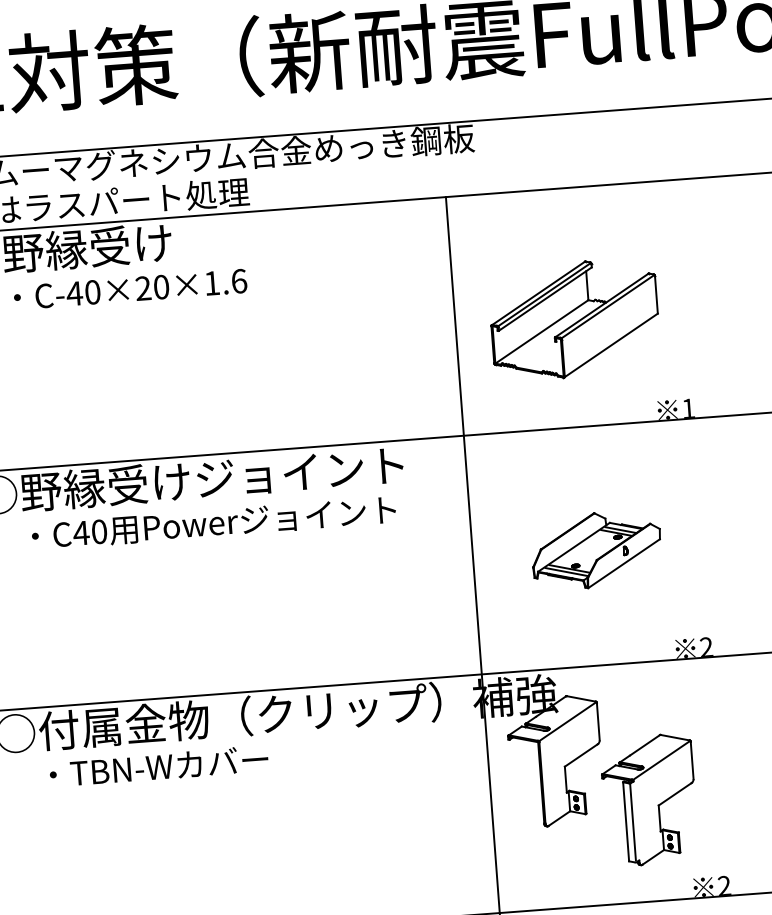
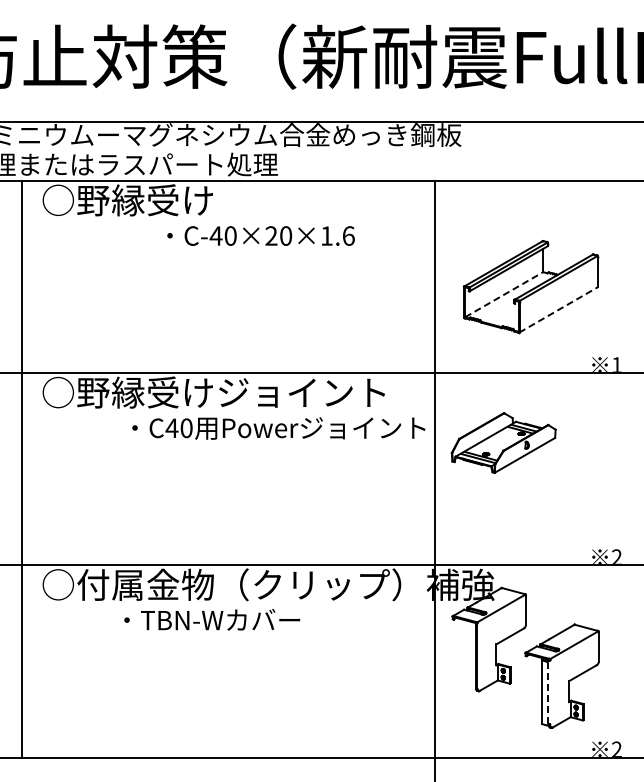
text: (129, 288) -> (260, 235), moved
line: (542, 331) -> (504, 294), solid -> dashed
line: (612, 345) -> (559, 309), solid -> dashed
text: (213, 523) -> (278, 428), moved
part: (596, 549) -> (503, 442), moved
text: (159, 766) -> (212, 619), moved
line: (632, 821) -> (547, 692), solid -> dashed

